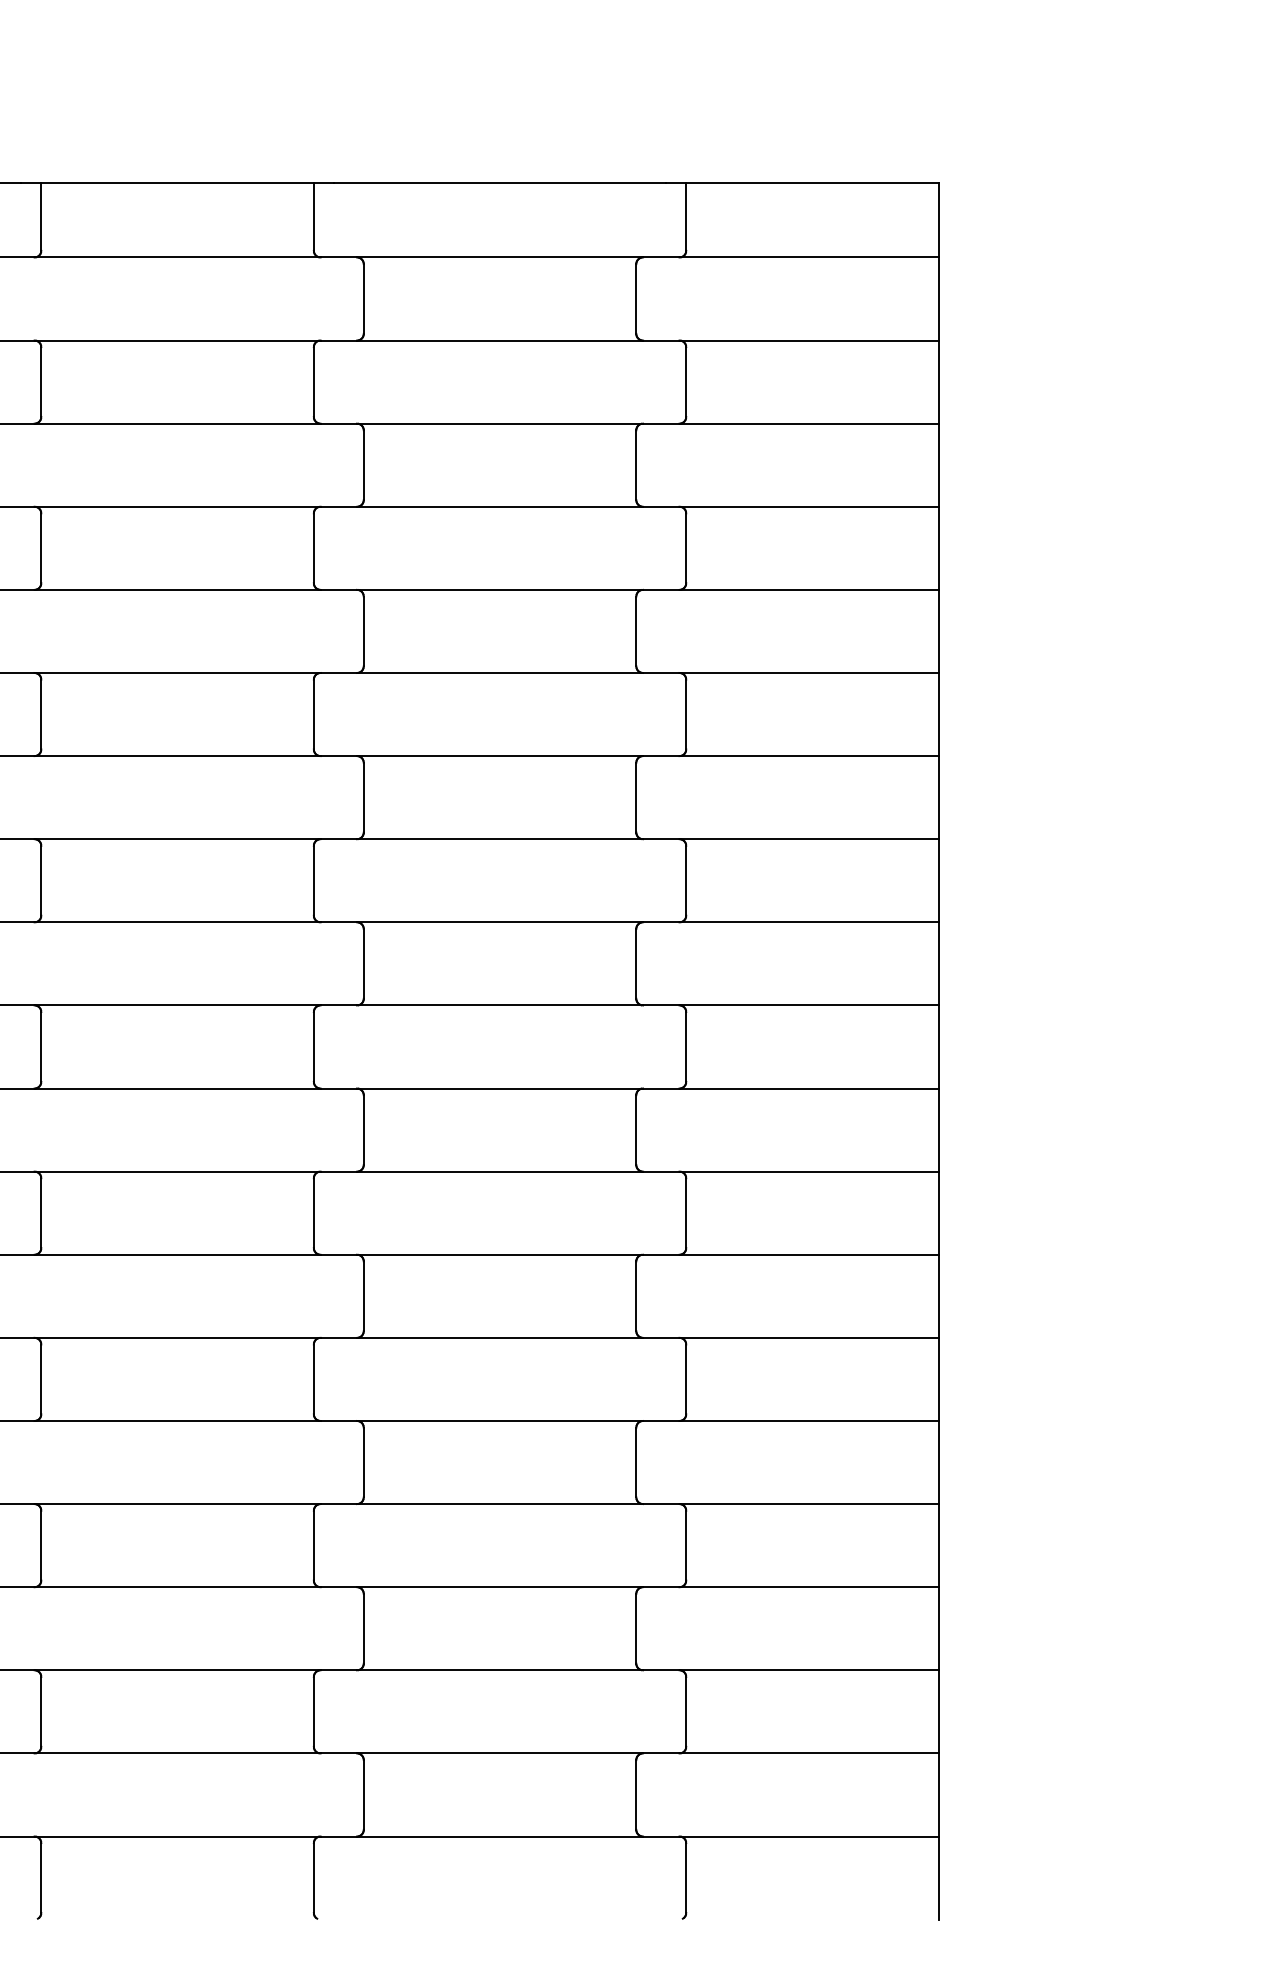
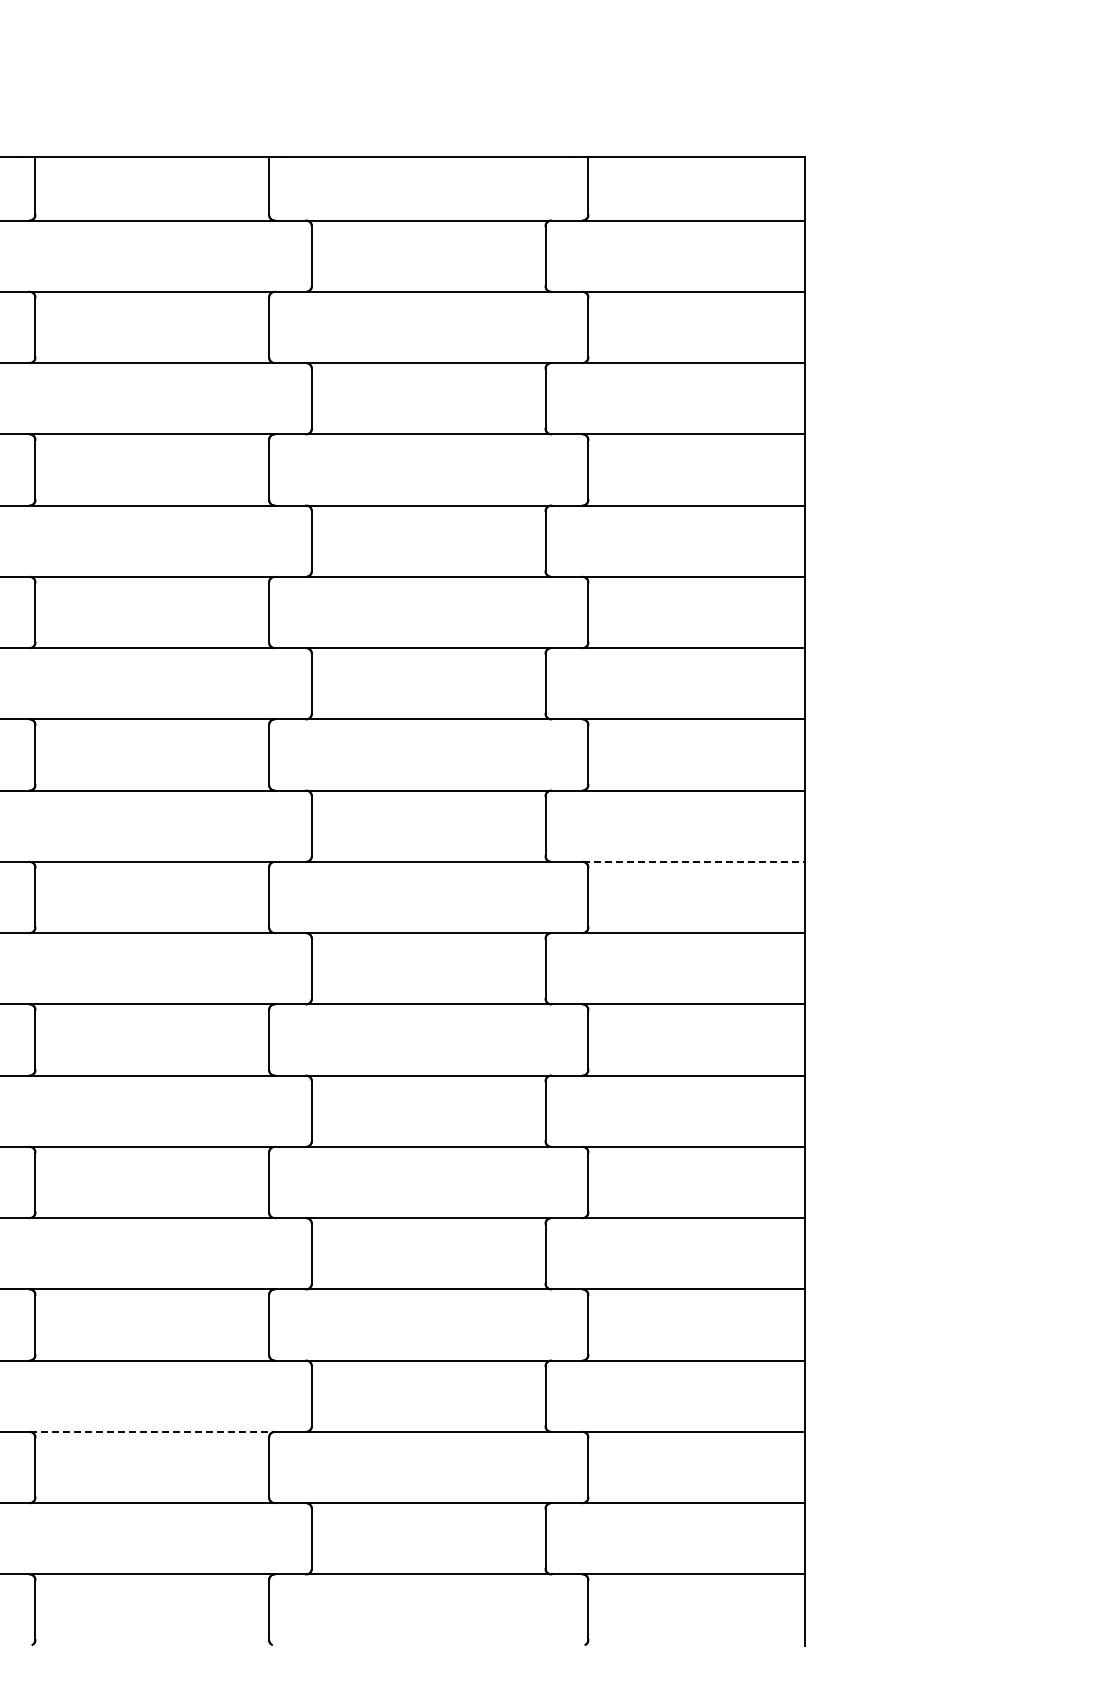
line: (810, 1004) -> (694, 861), solid -> dashed
line: (177, 1669) -> (152, 1431), solid -> dashed

